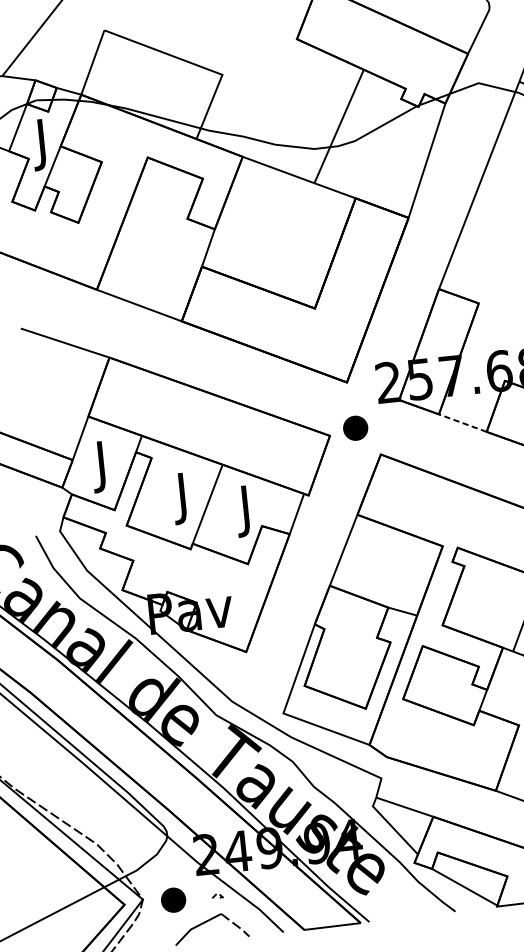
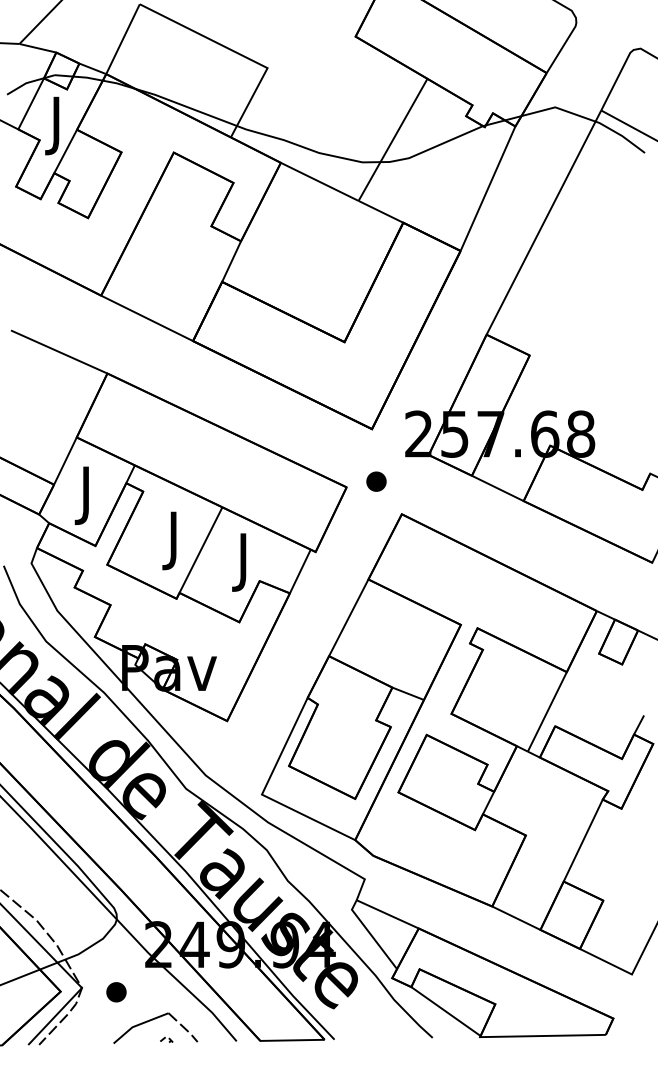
line: (462, 423) -> (497, 488), dashed -> solid
part: (355, 428) -> (376, 481), size x0.71
part: (217, 895) -> (166, 1039), moved
part: (173, 900) -> (116, 992), size x0.71

